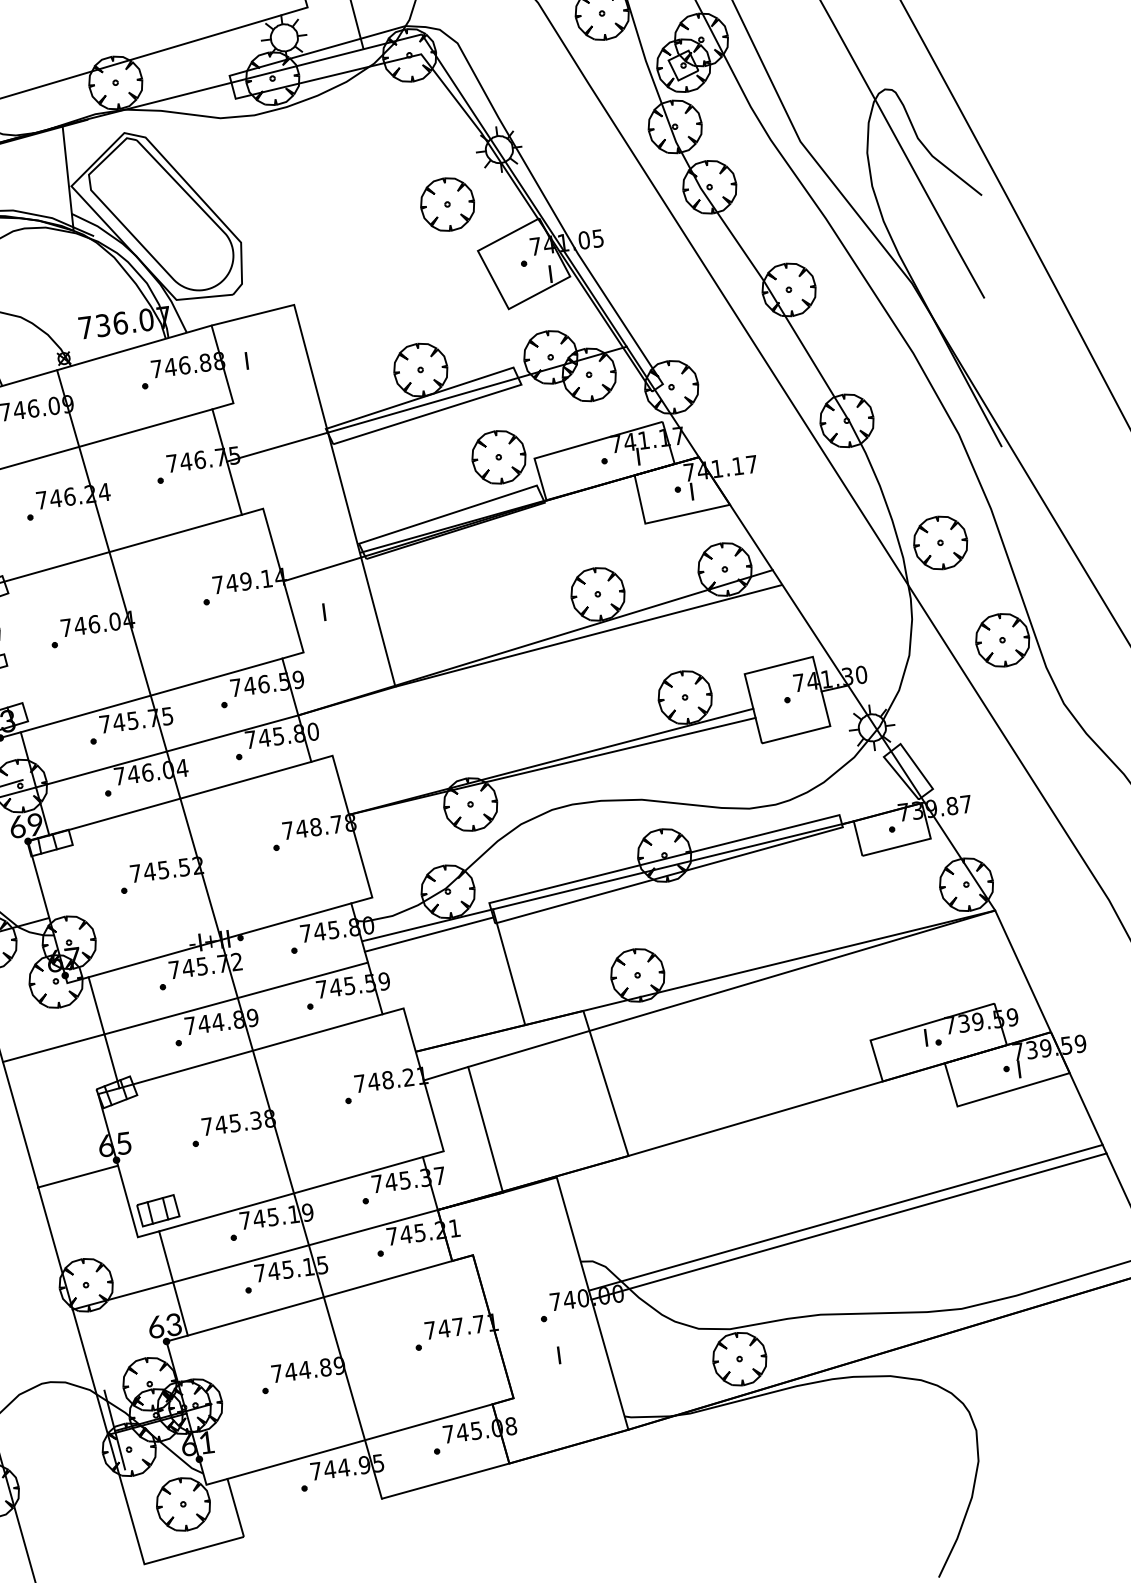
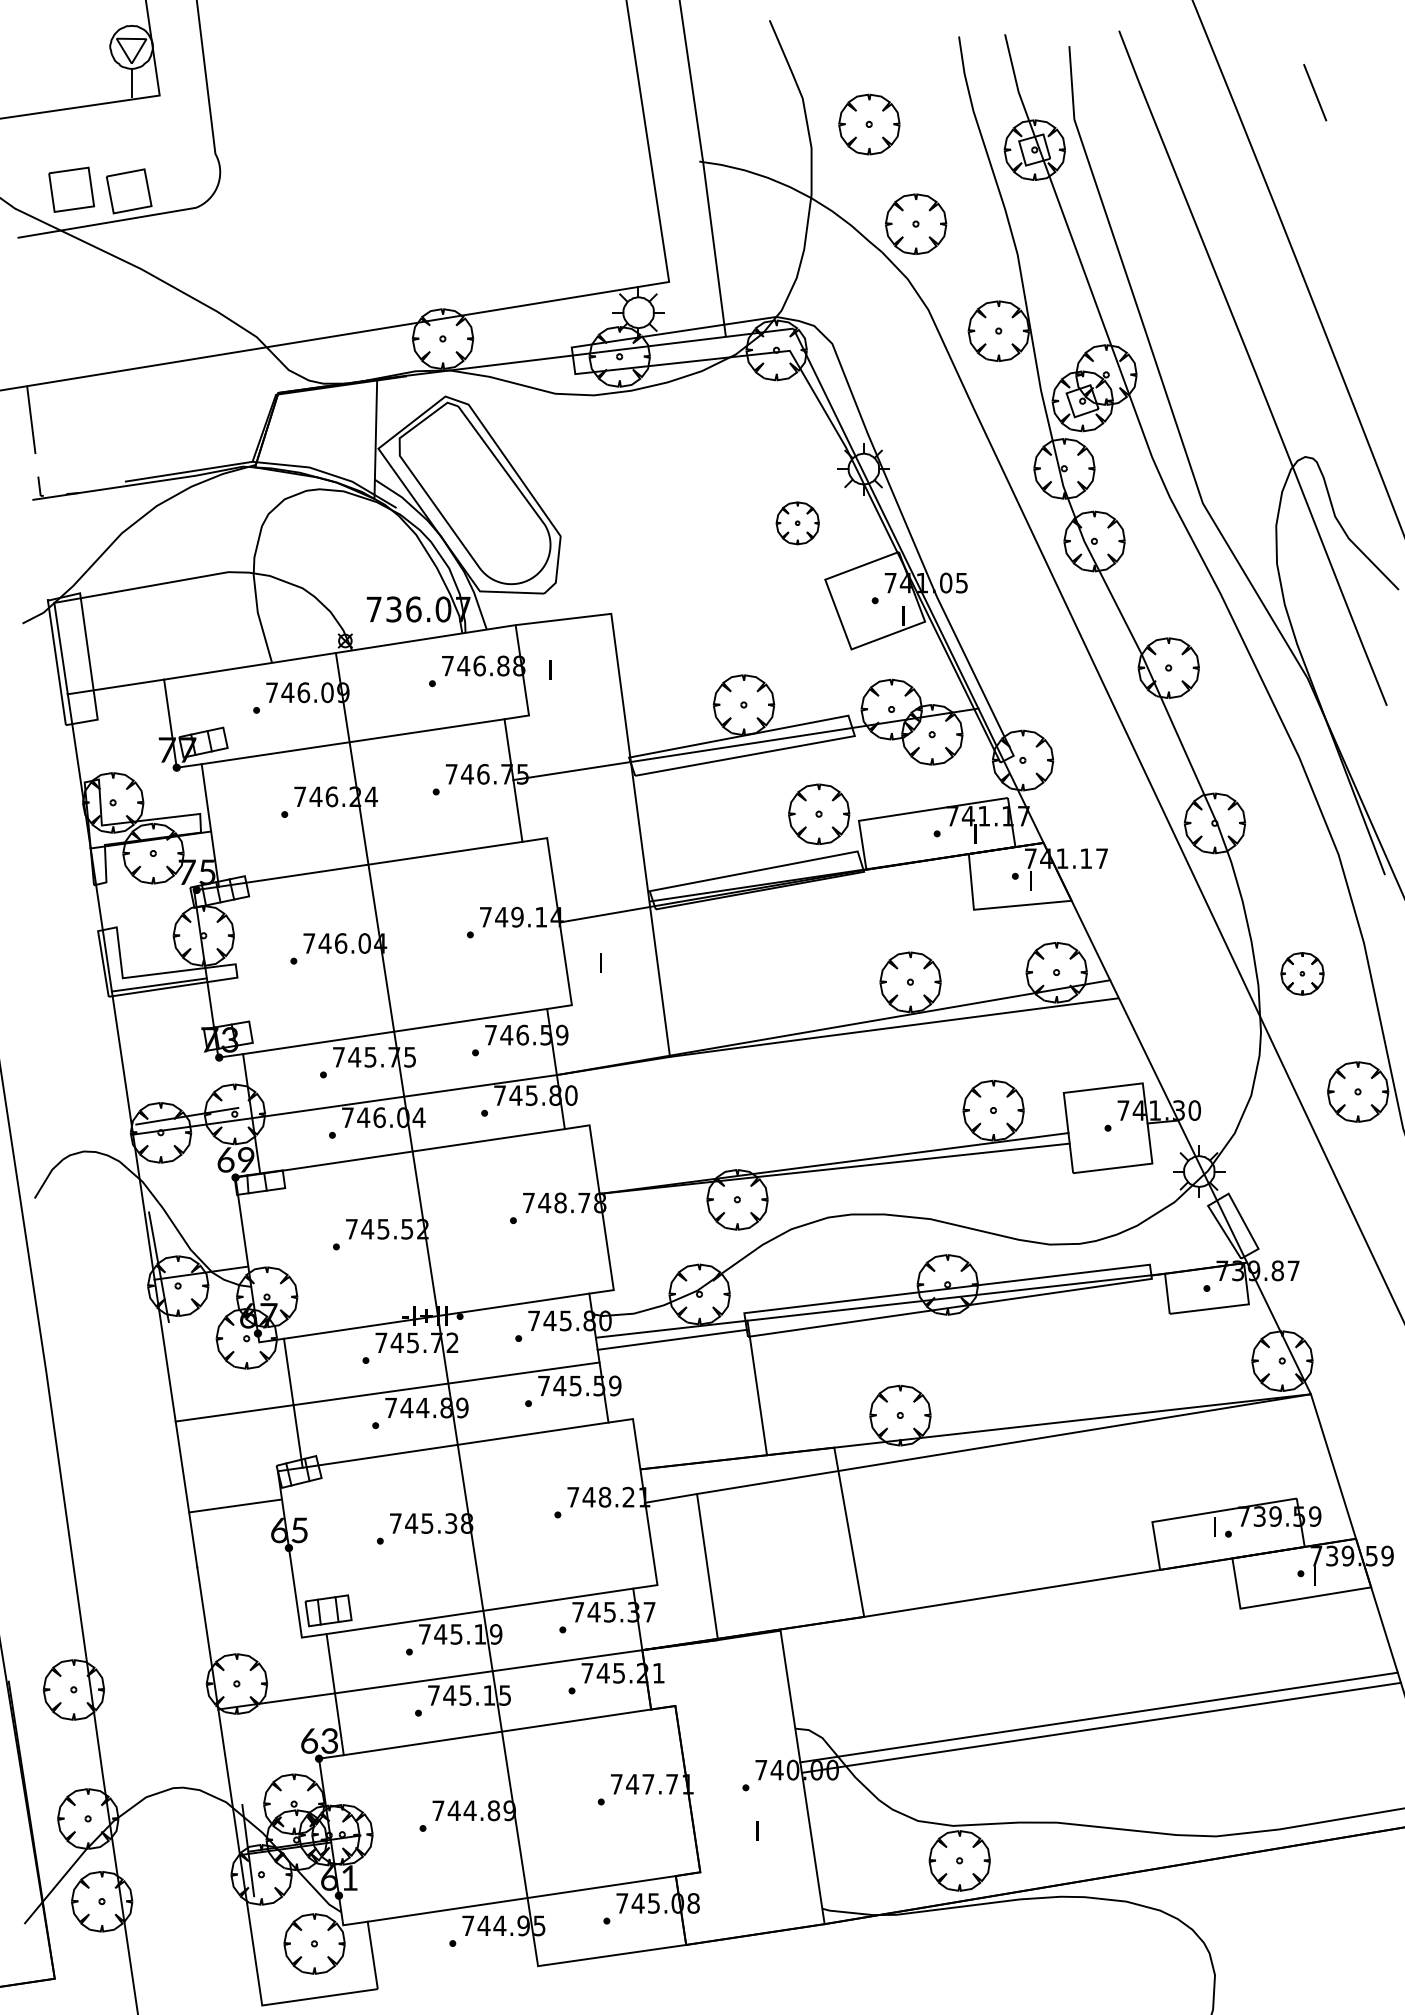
part: (447, 204) -> (797, 523), size x0.7
part: (940, 542) -> (1302, 973), size x0.7
line: (78, 1176) -> (235, 1505), moved

